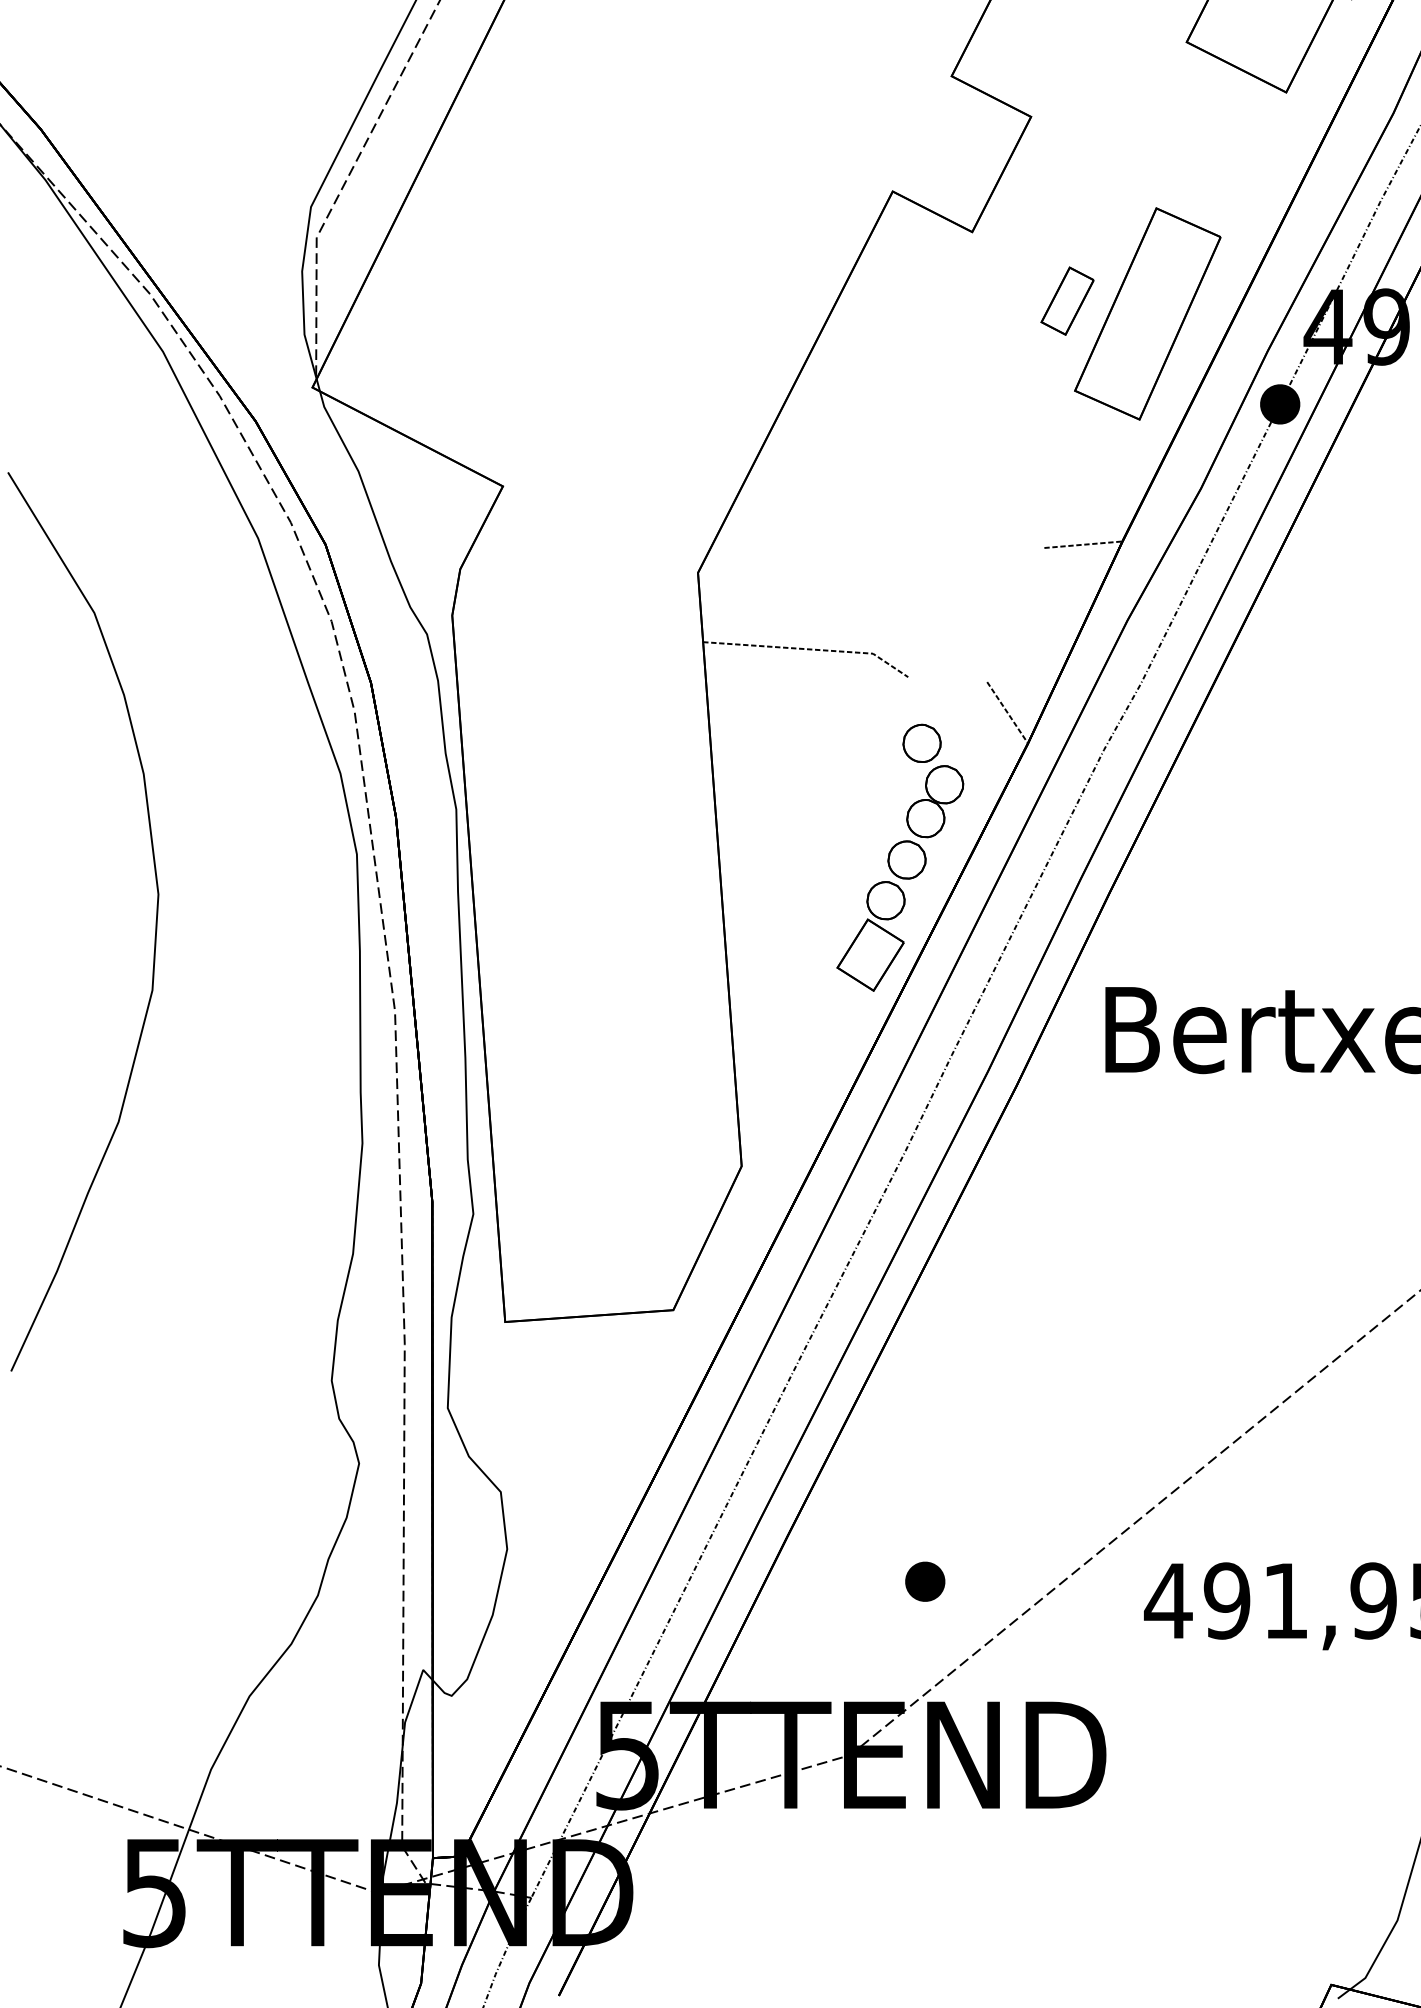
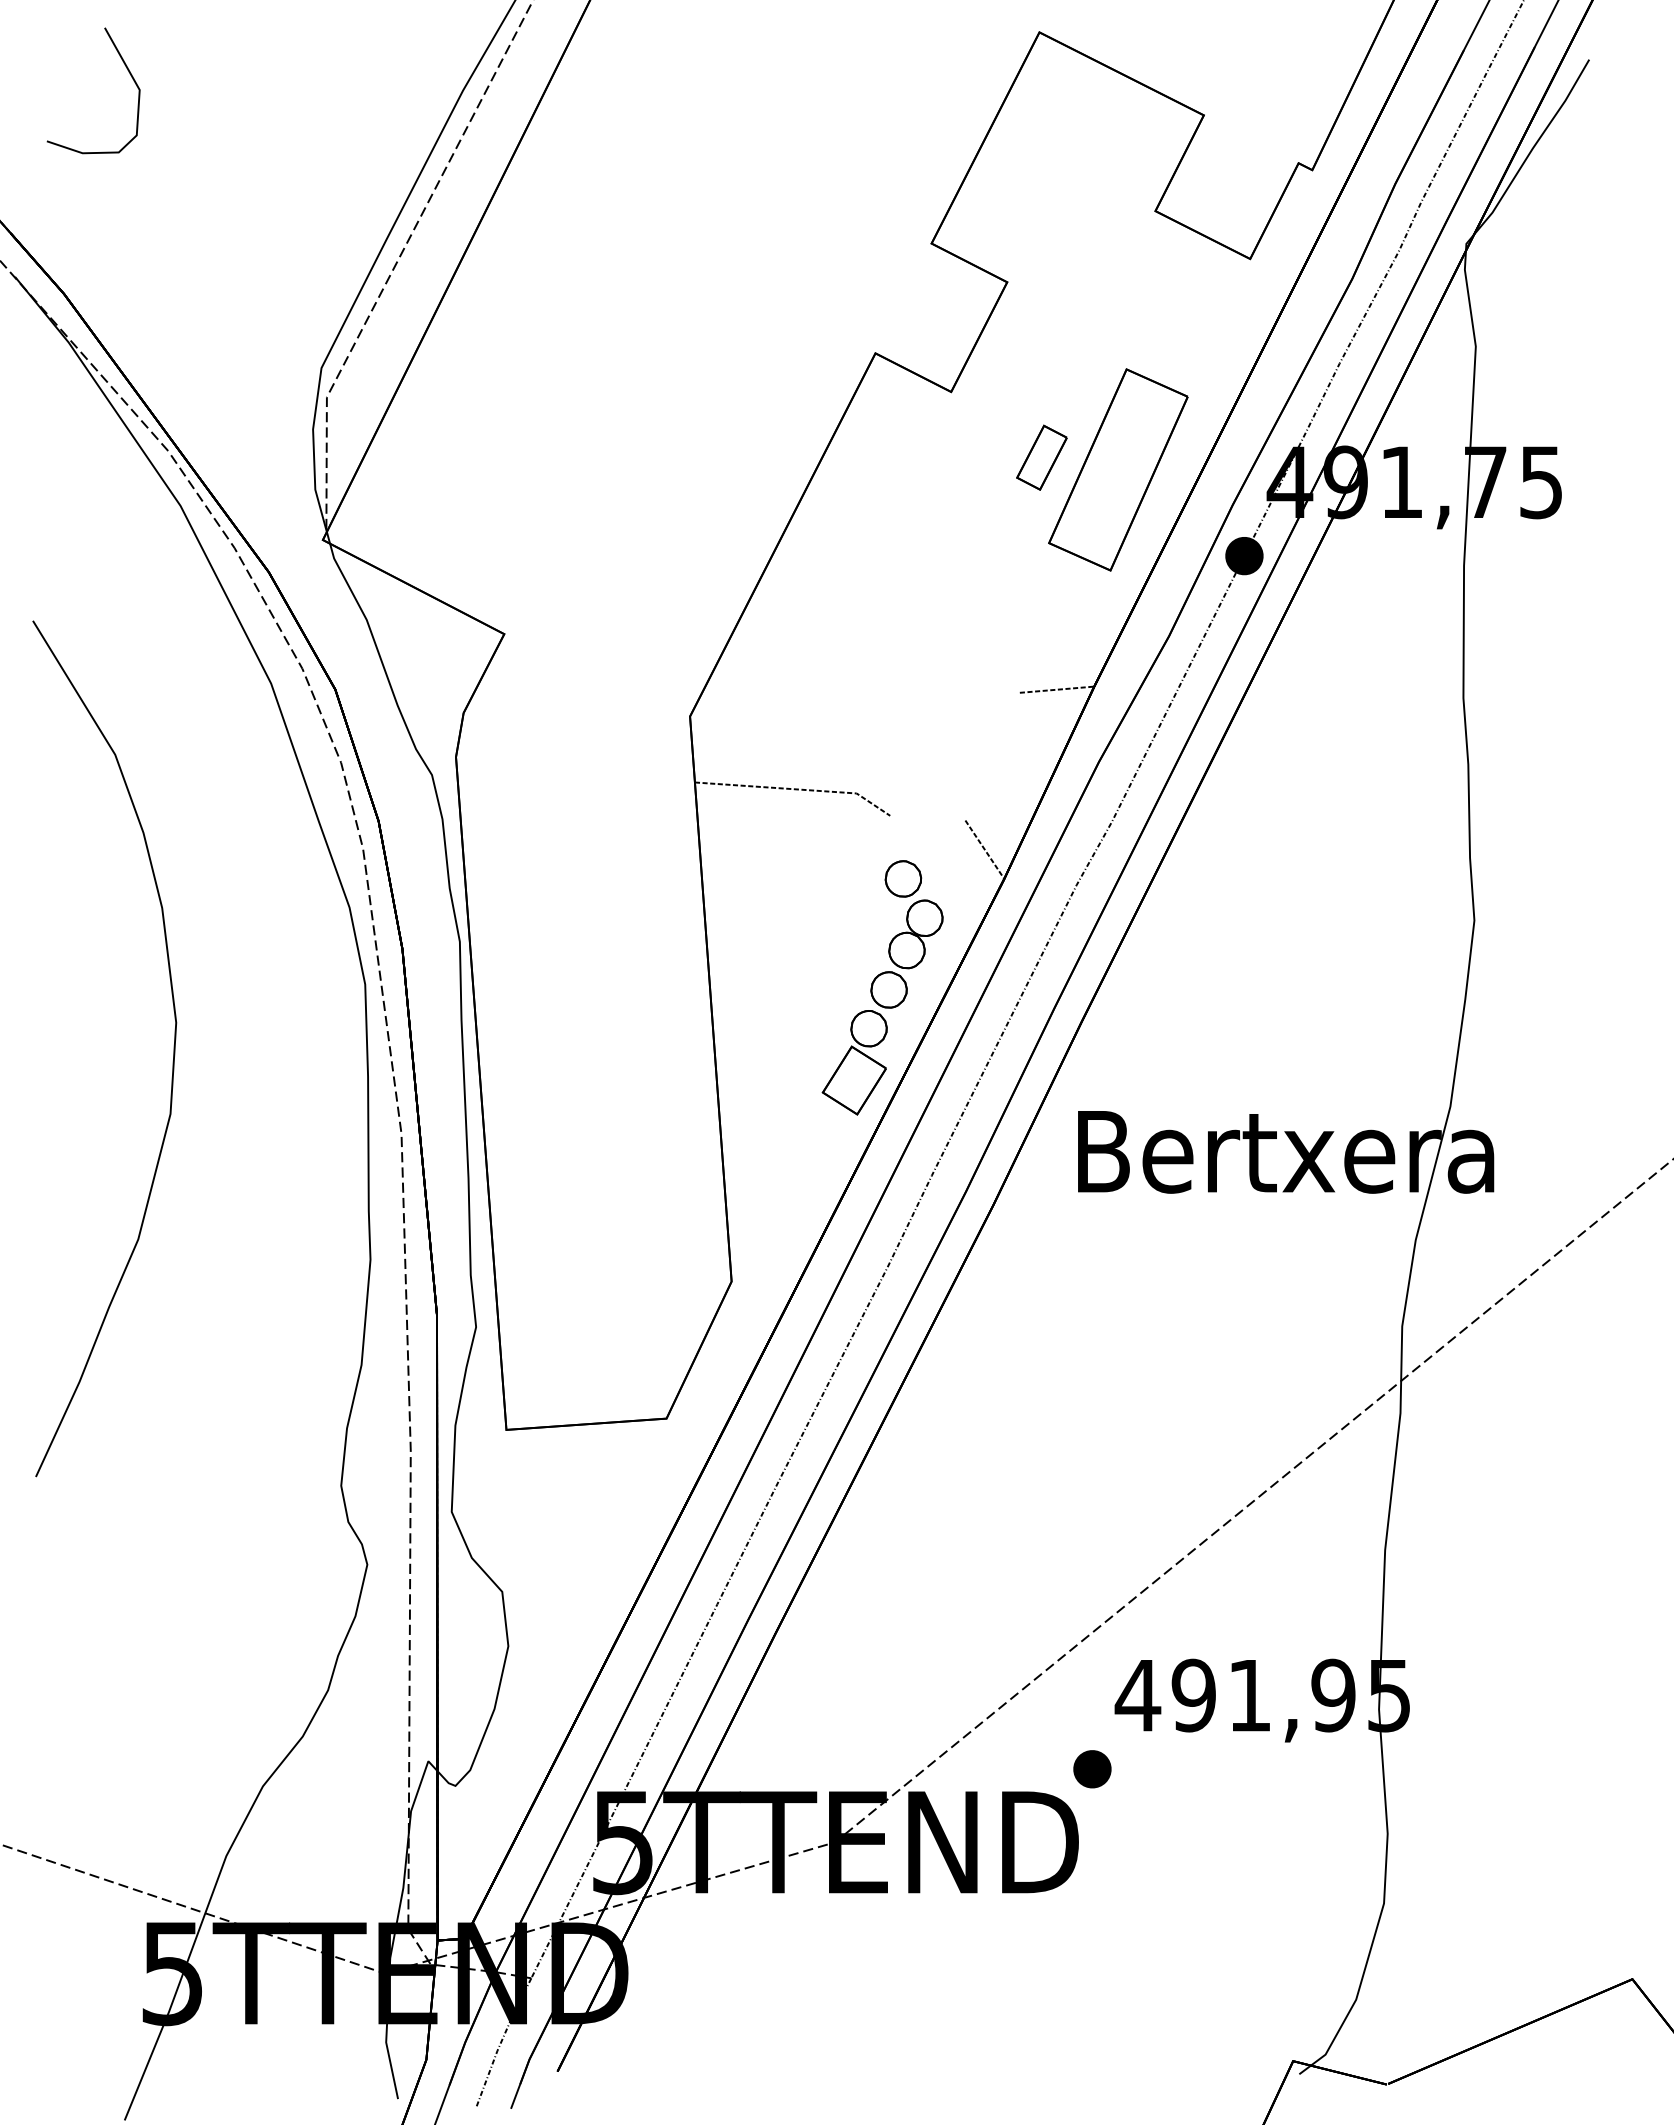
part: (925, 1582) -> (1092, 1769), moved

